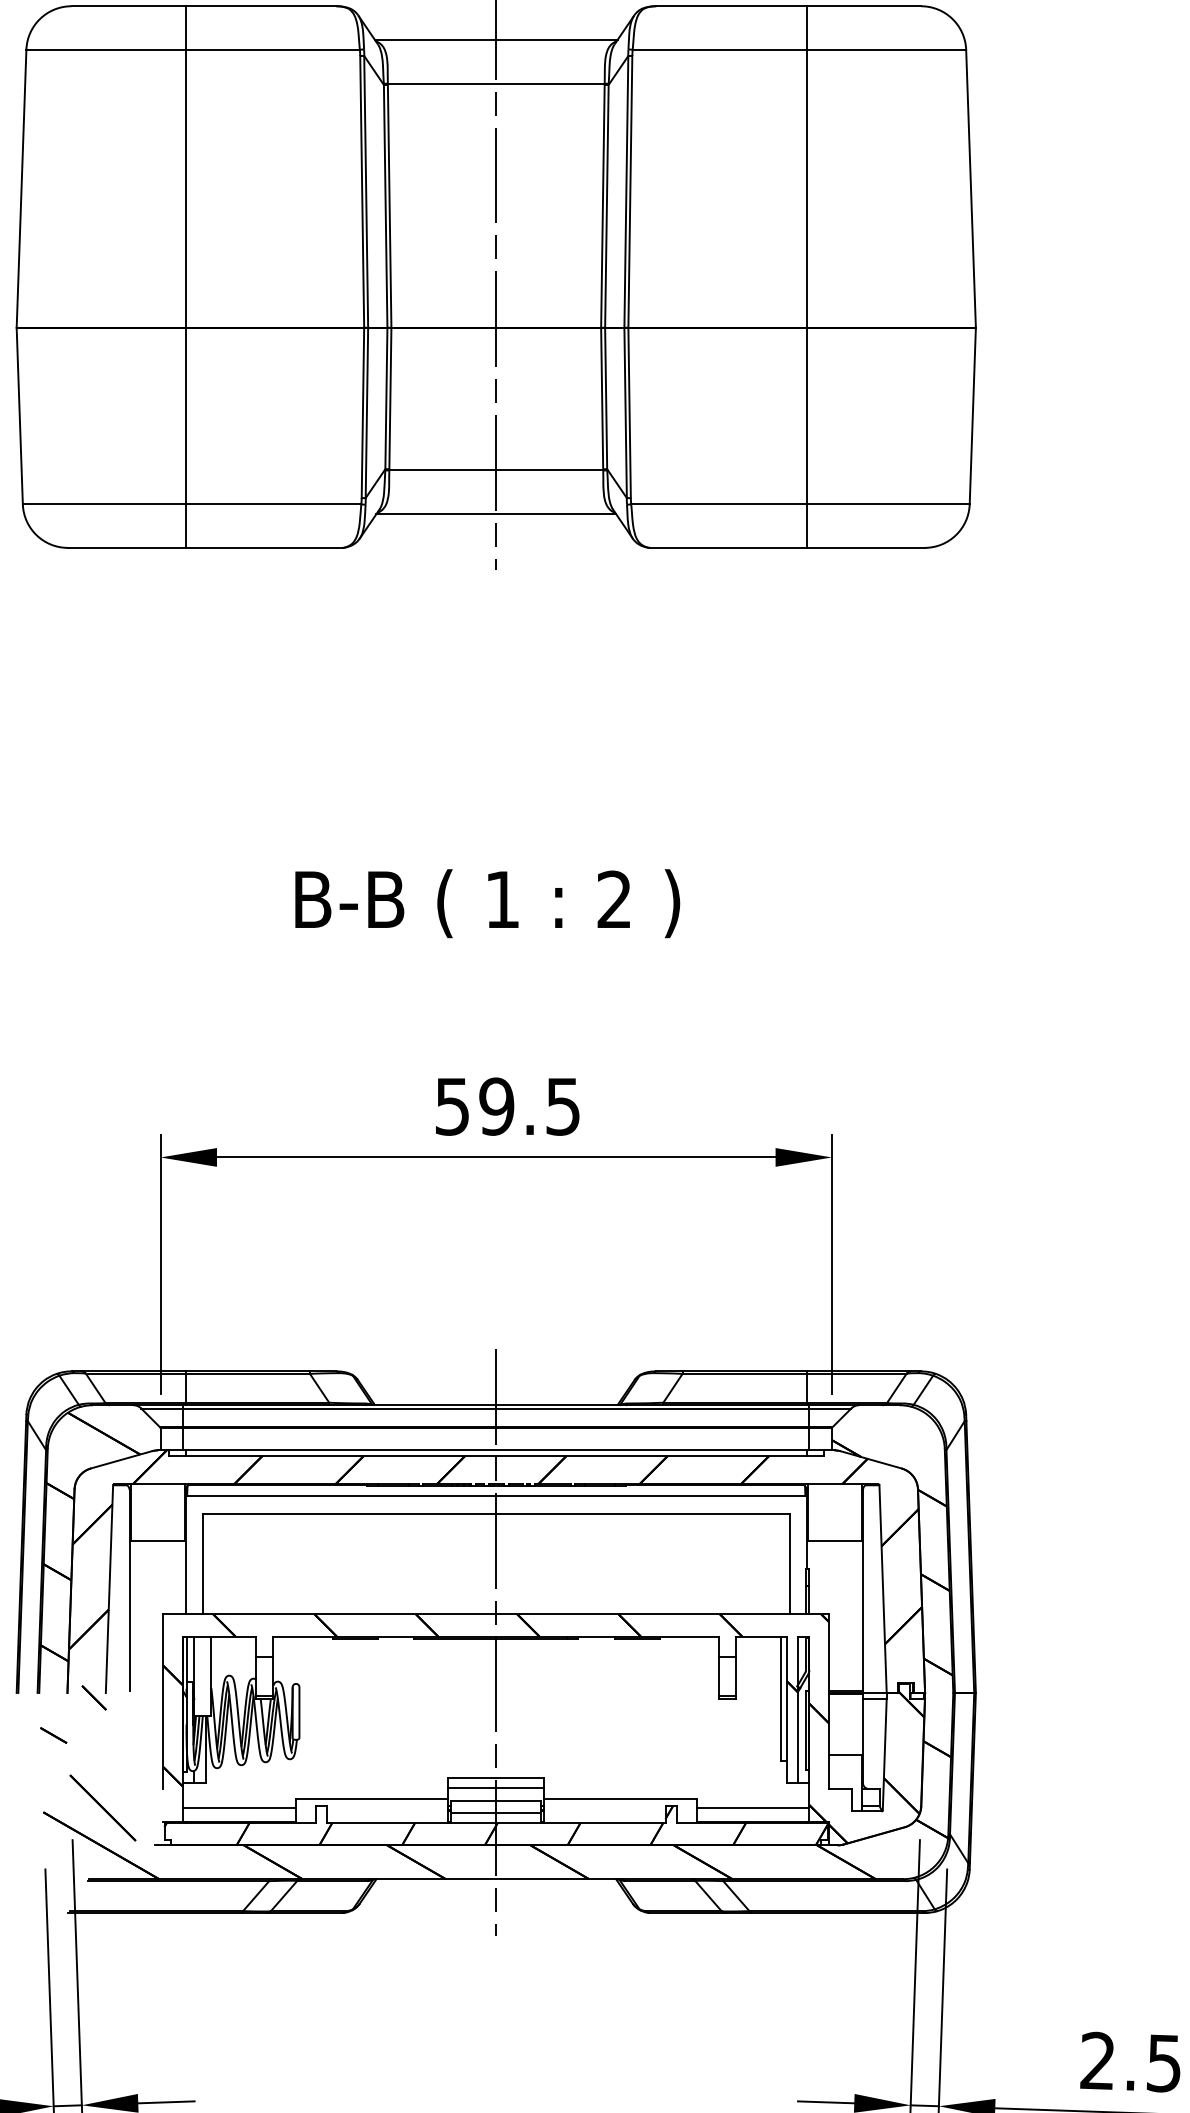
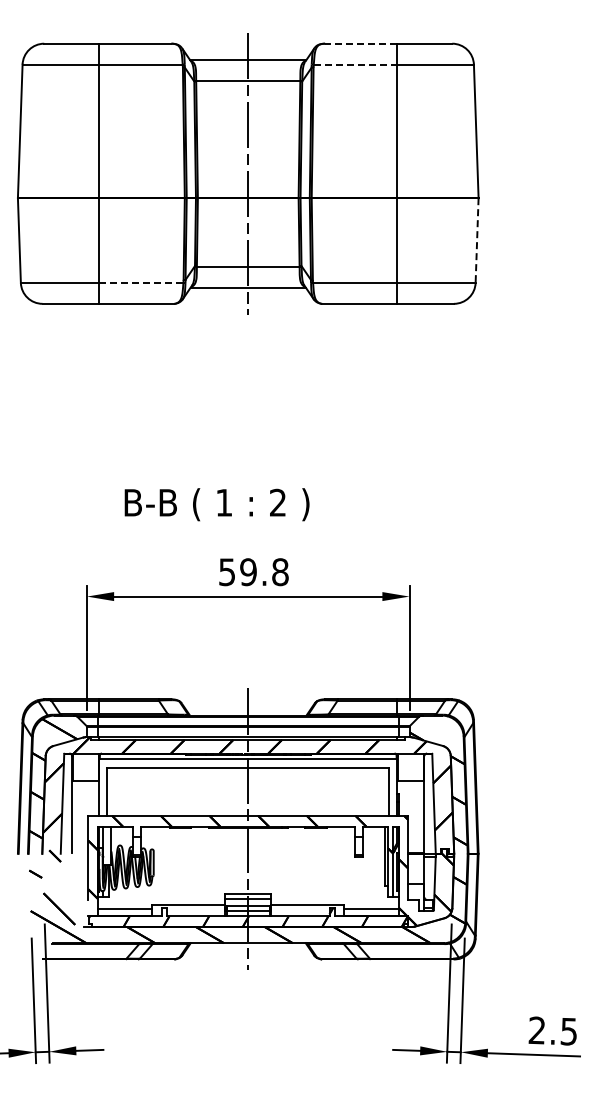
line: (729, 5) -> (360, 43), solid -> dashed
line: (719, 49) -> (355, 64), solid -> dashed
line: (973, 418) -> (477, 241), solid -> dashed
line: (271, 503) -> (140, 282), solid -> dashed
text: (486, 903) -> (216, 504), moved
text: (563, 1107) -> (280, 572), 59.5 -> 59.8

